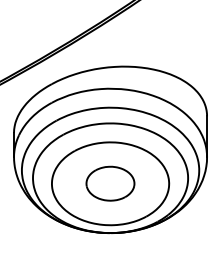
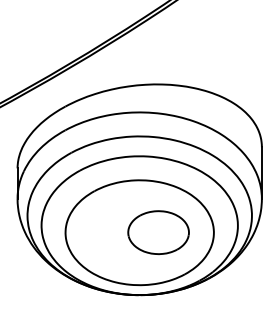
part: (110, 183) -> (158, 232), moved

